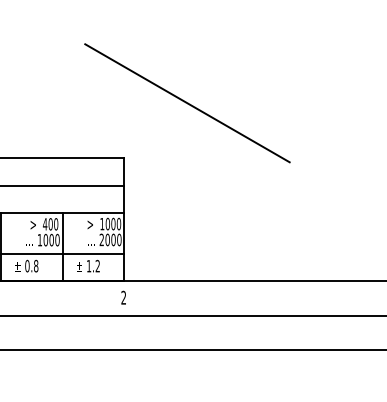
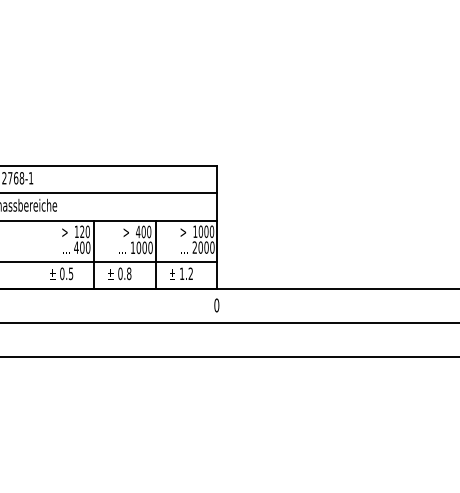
line: (187, 102) -> (280, 110), removed
text: (123, 297) -> (216, 305), 2 -> 0

